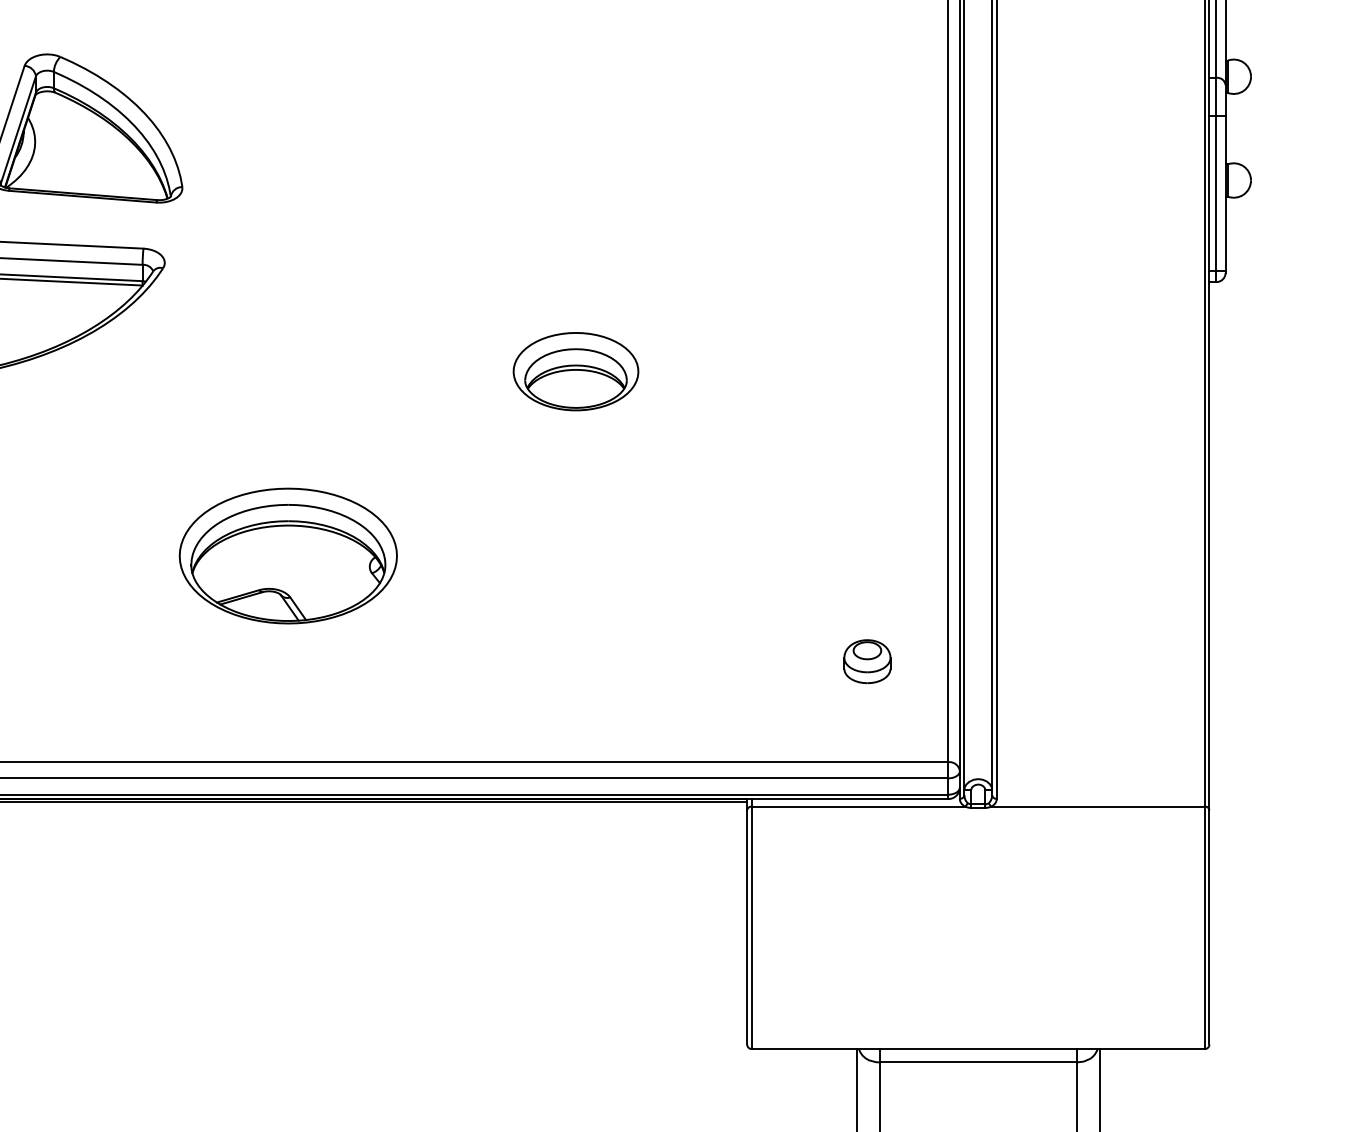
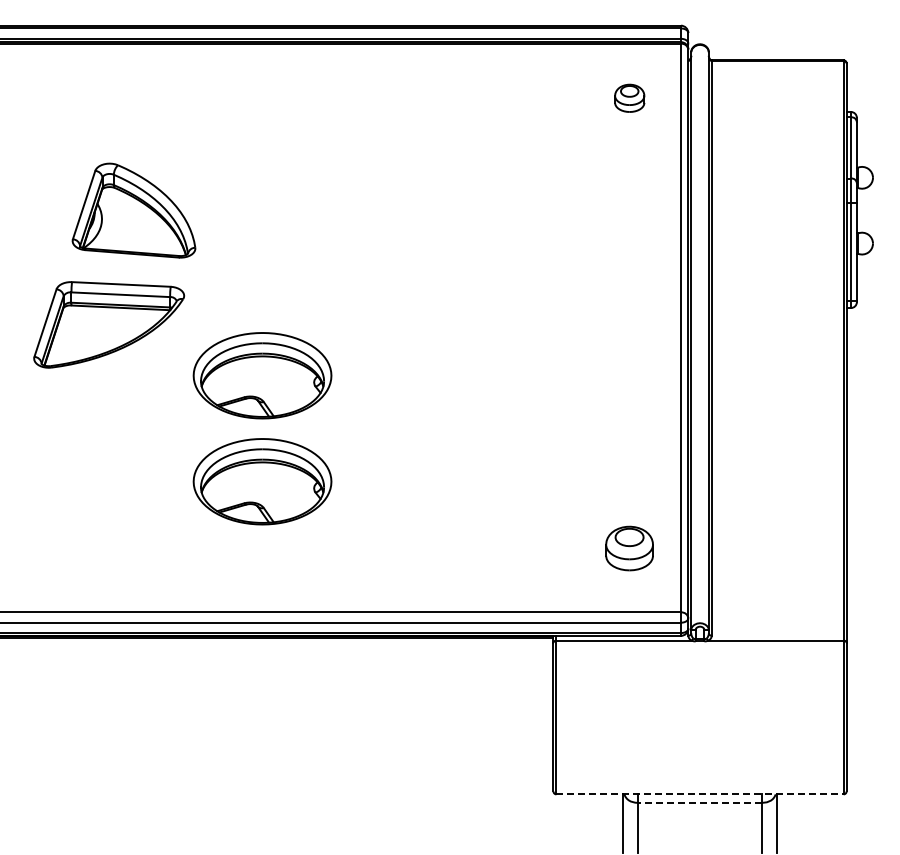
part: (575, 371) -> (444, 364), removed
part: (288, 388) -> (262, 375), added
part: (867, 661) -> (629, 548), size x1.6
line: (979, 1049) -> (700, 794), solid -> dashed
line: (977, 1061) -> (699, 802), solid -> dashed

